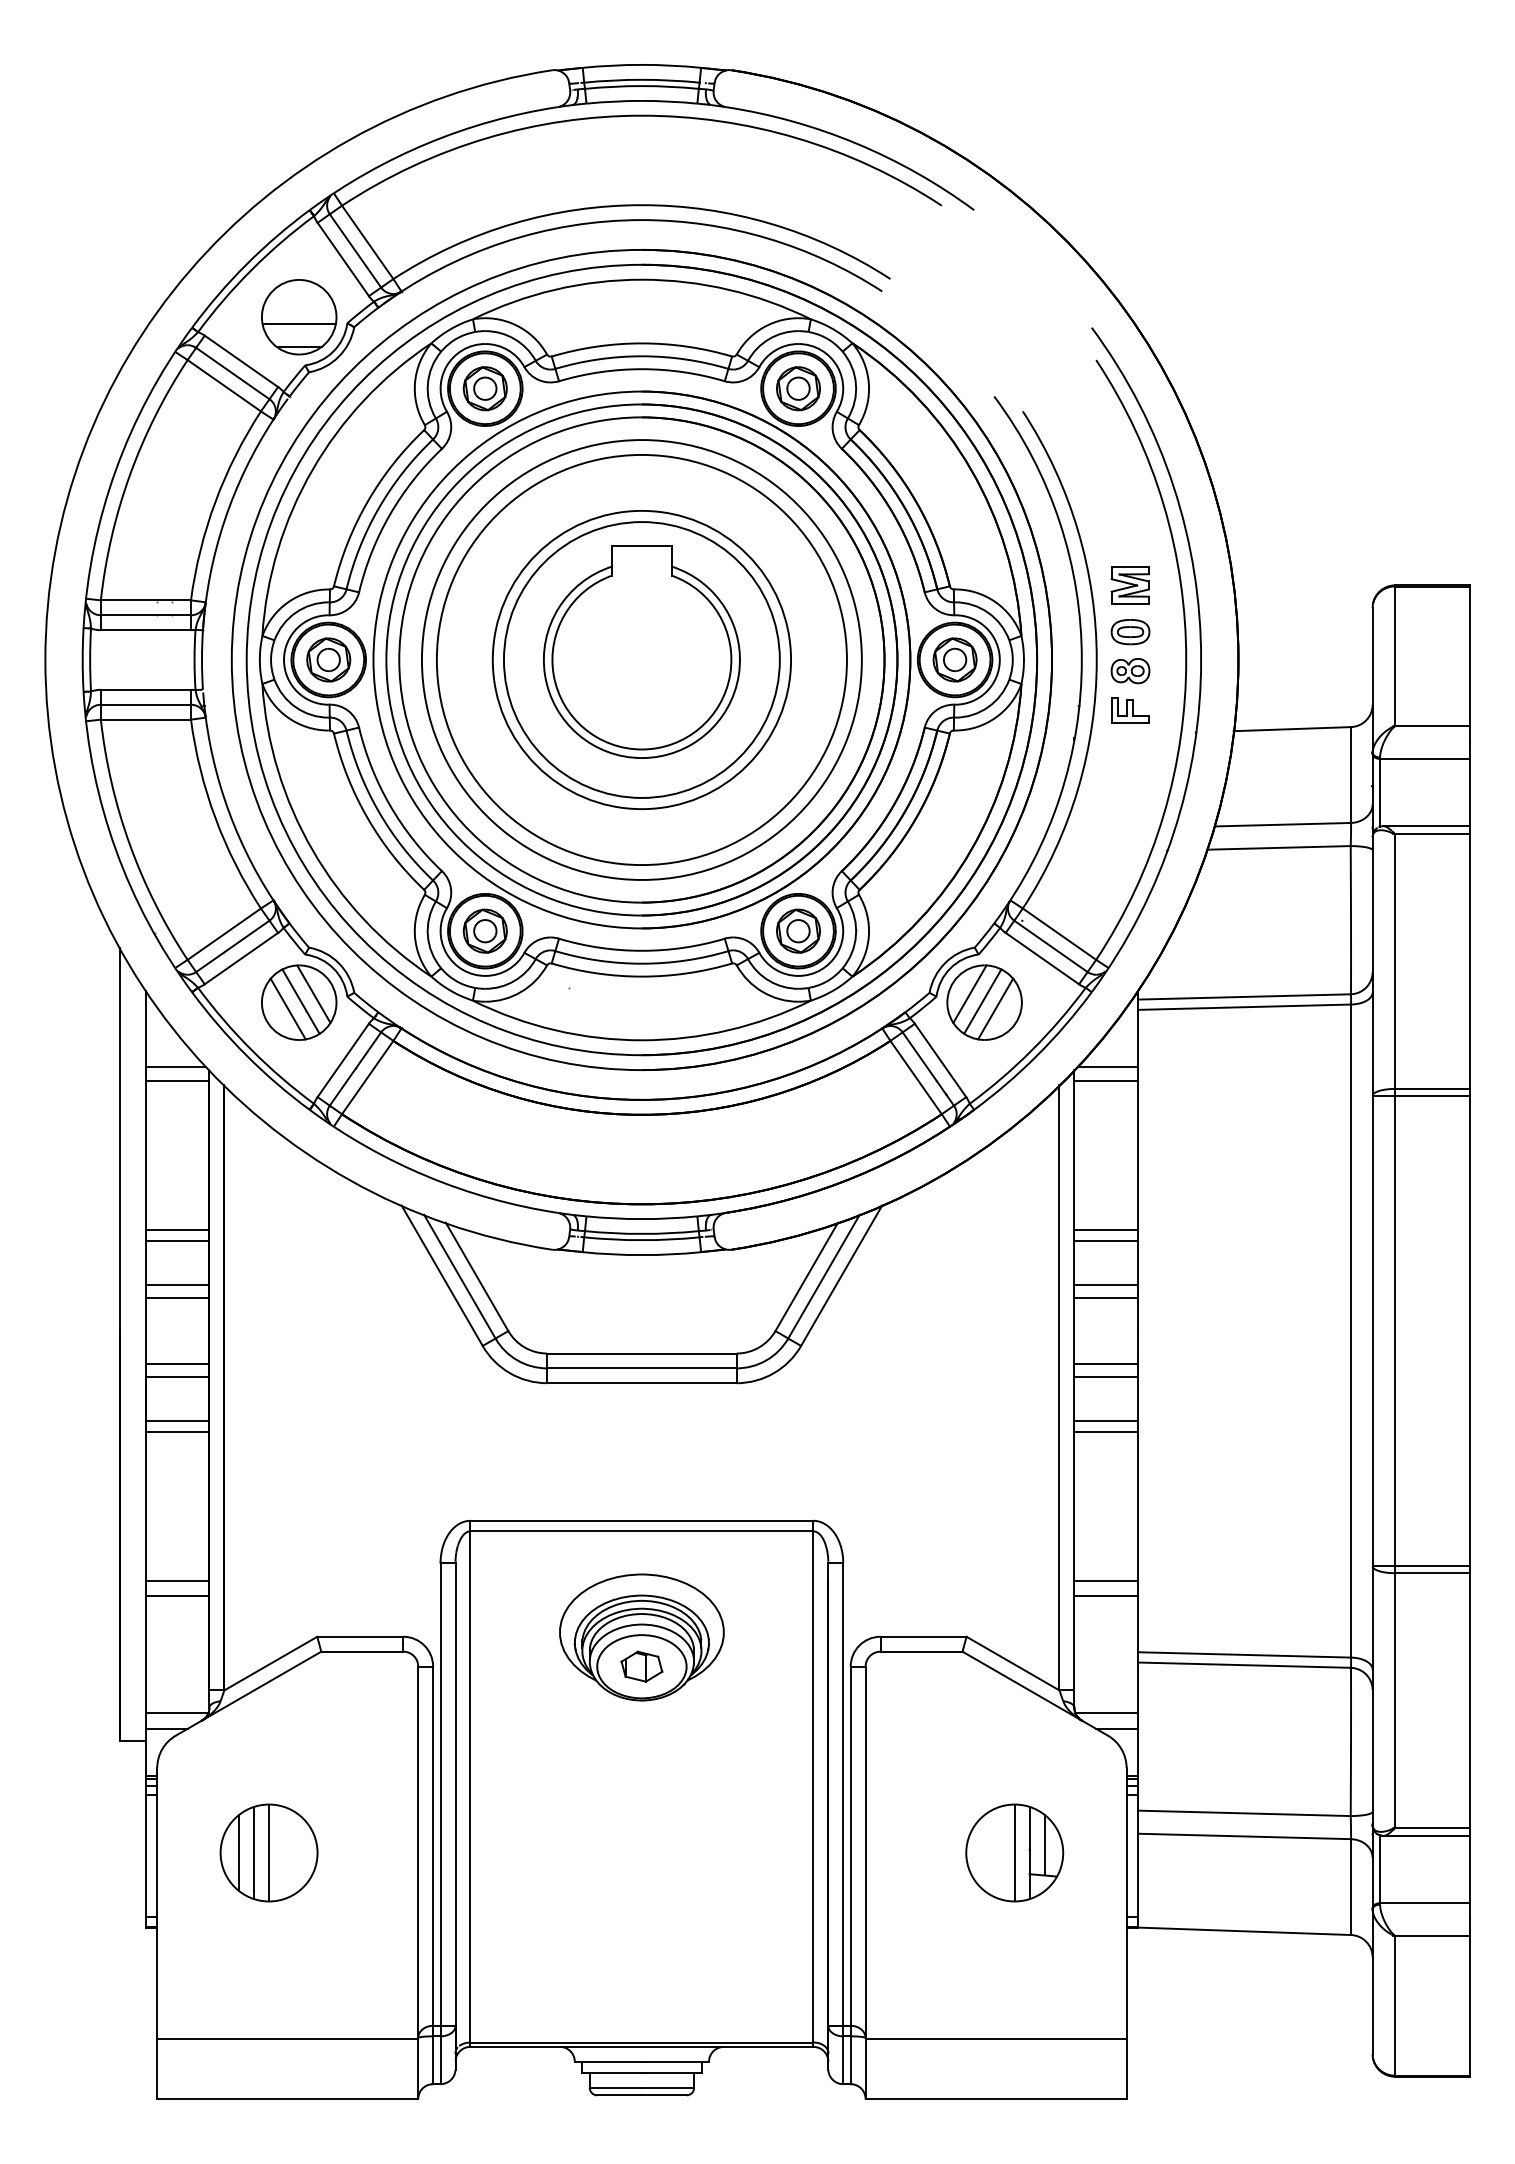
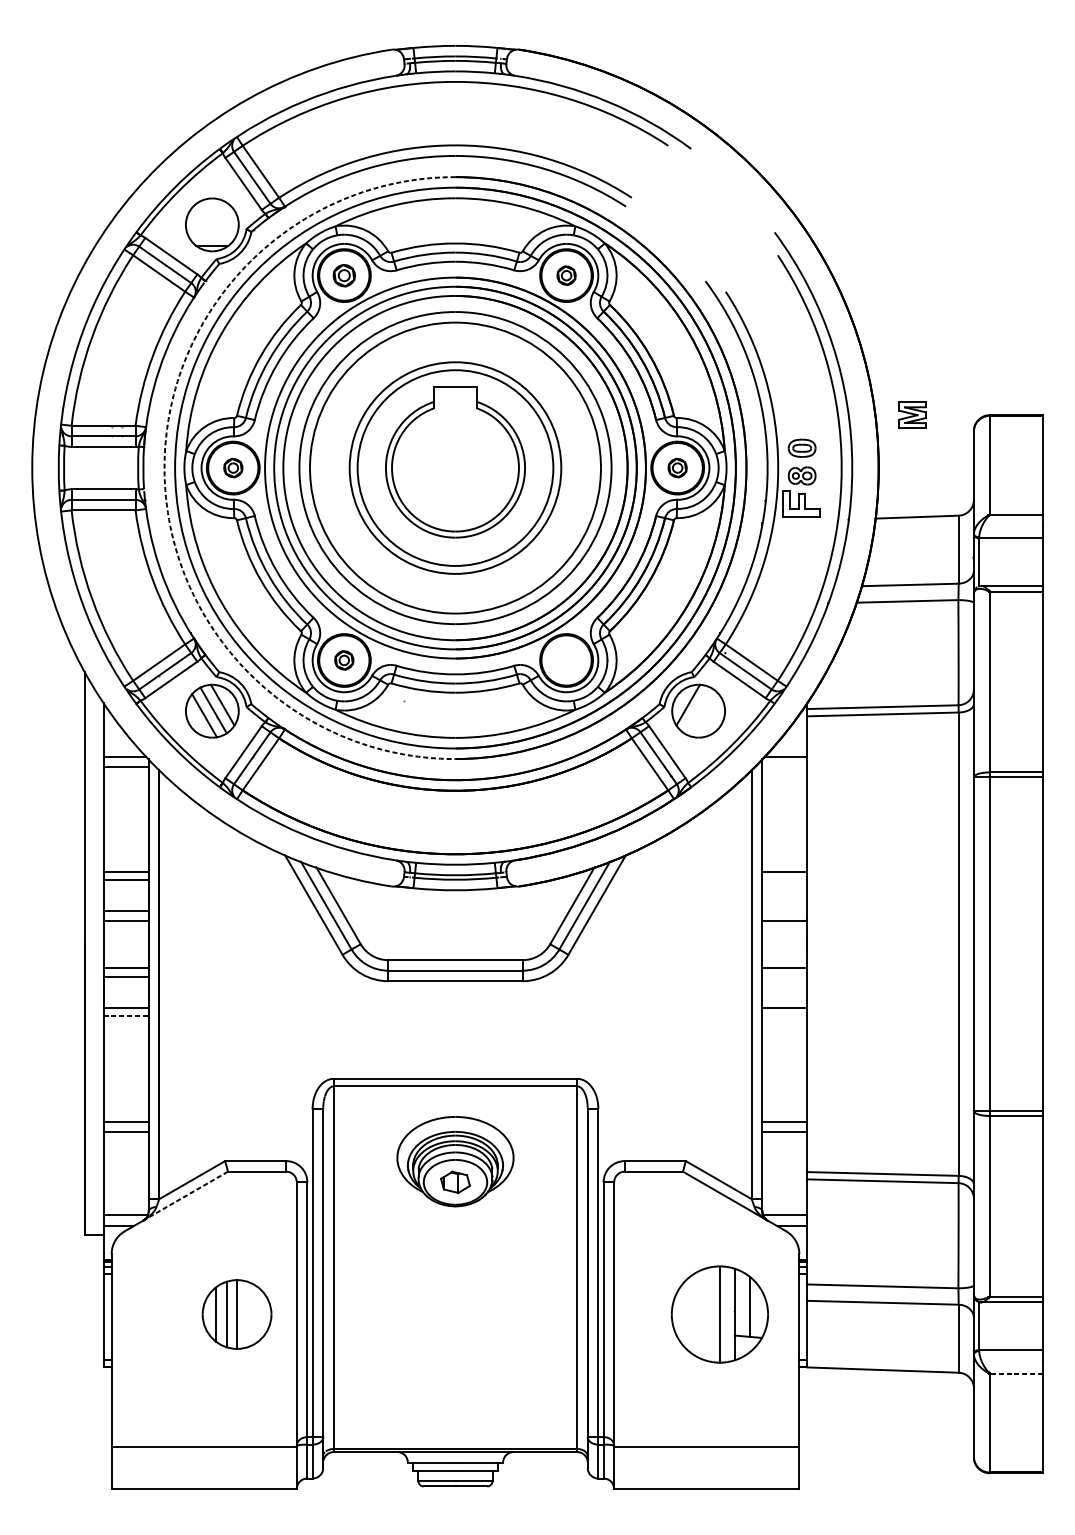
line: (298, 324) -> (211, 230), removed
part: (484, 388) -> (343, 275), size x0.7
part: (798, 388) -> (566, 275), size x0.6
part: (1129, 585) -> (912, 415), moved
part: (328, 659) -> (233, 467), size x0.6
part: (954, 659) -> (677, 467), size x0.6
arc: (231, 660) -> (164, 468), solid -> dashed
part: (1130, 710) -> (802, 503), size x1.4
part: (484, 930) -> (343, 660), size x0.6
part: (798, 930) -> (566, 660), removed
line: (982, 1001) -> (697, 710), removed
line: (995, 1008) -> (706, 715), removed
line: (1105, 1080) -> (784, 766), removed
line: (1105, 1240) -> (784, 879), removed
line: (1105, 1284) -> (784, 911), removed
line: (1105, 1377) -> (784, 977), removed
line: (177, 1432) -> (125, 1016), solid -> dashed
line: (1105, 1432) -> (784, 1016), removed
line: (261, 1686) -> (185, 1196), solid -> dashed
part: (268, 1852) -> (236, 1314), moved
part: (1014, 1852) -> (719, 1314), size x1.4
line: (1431, 1936) -> (1015, 1373), solid -> dashed

